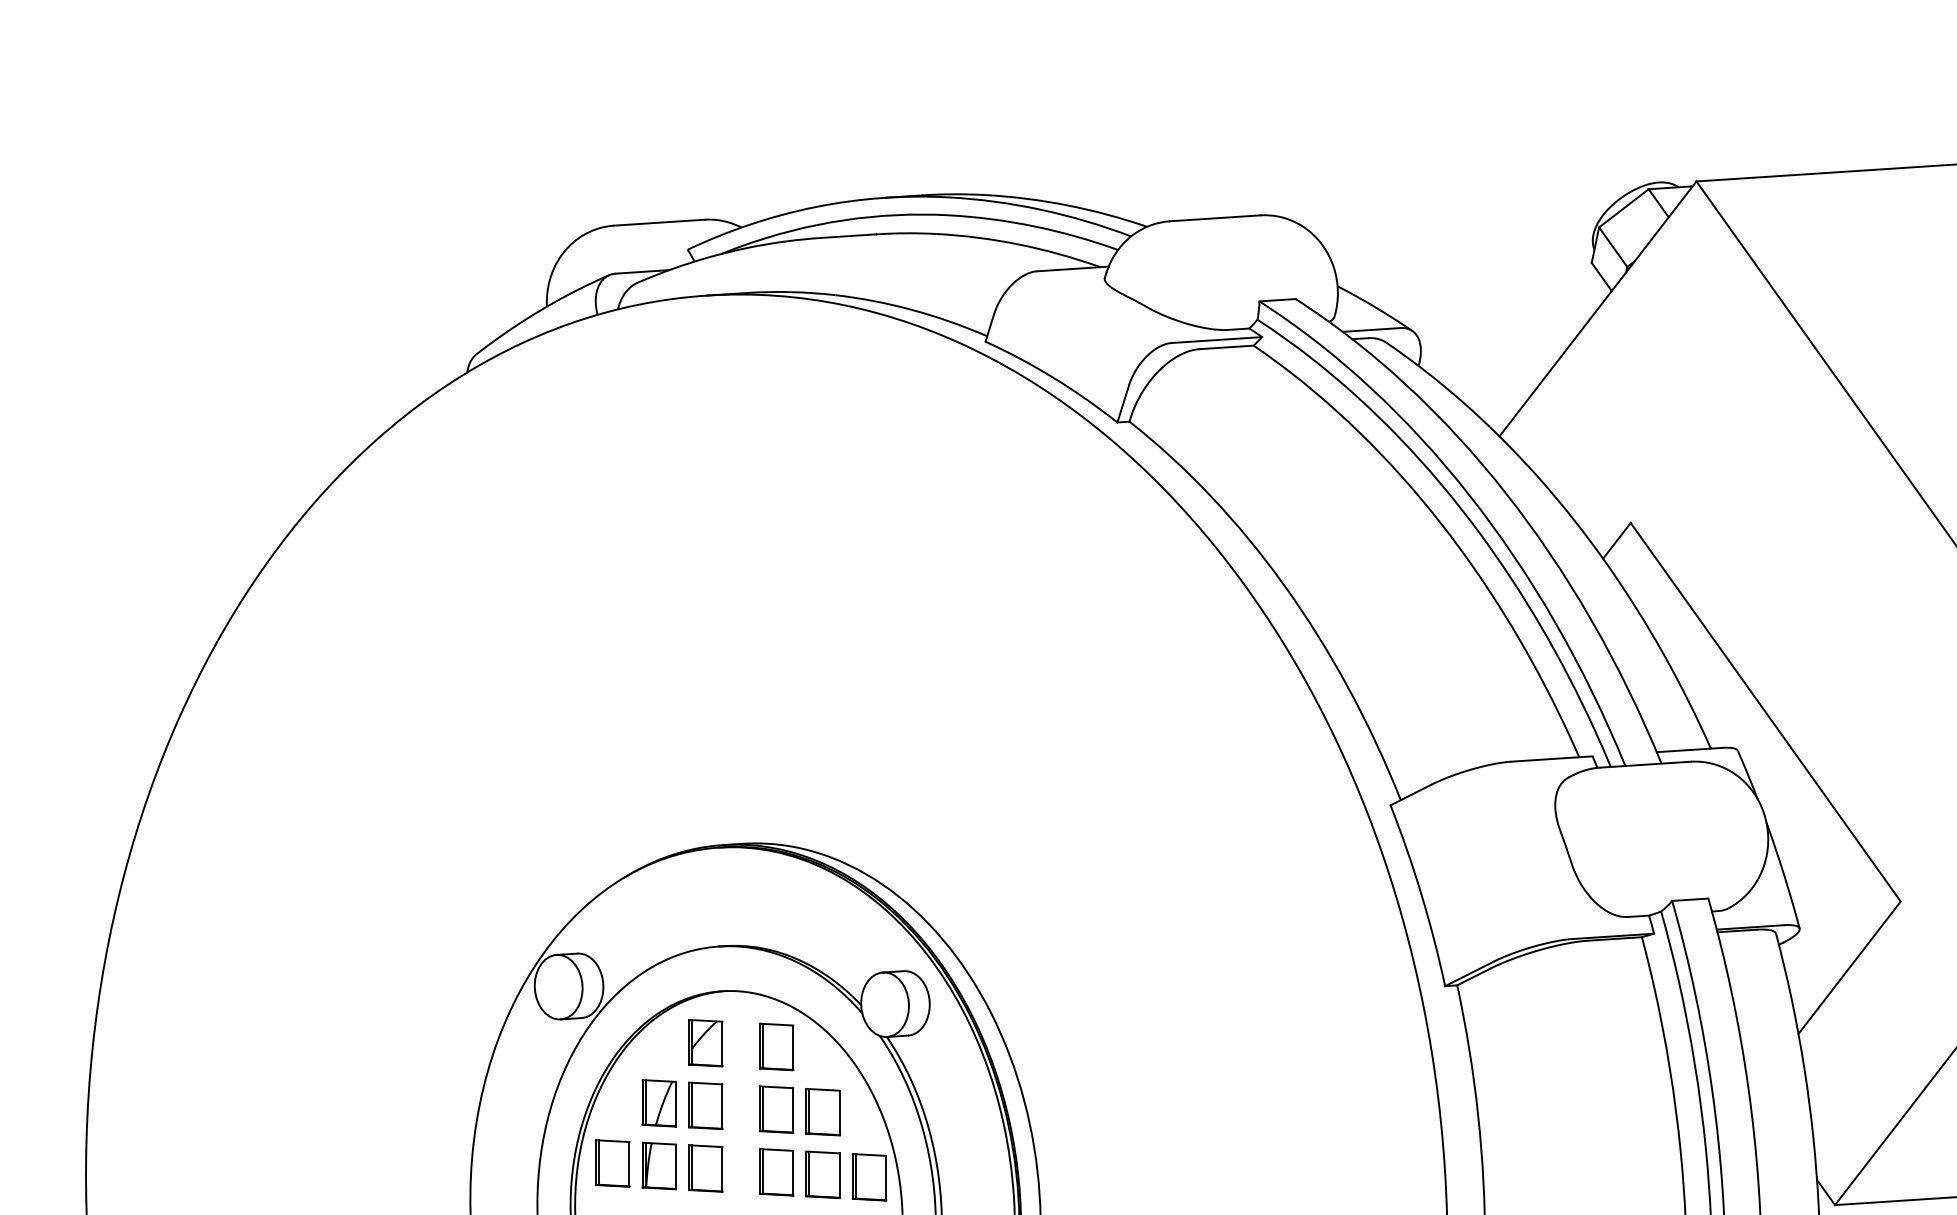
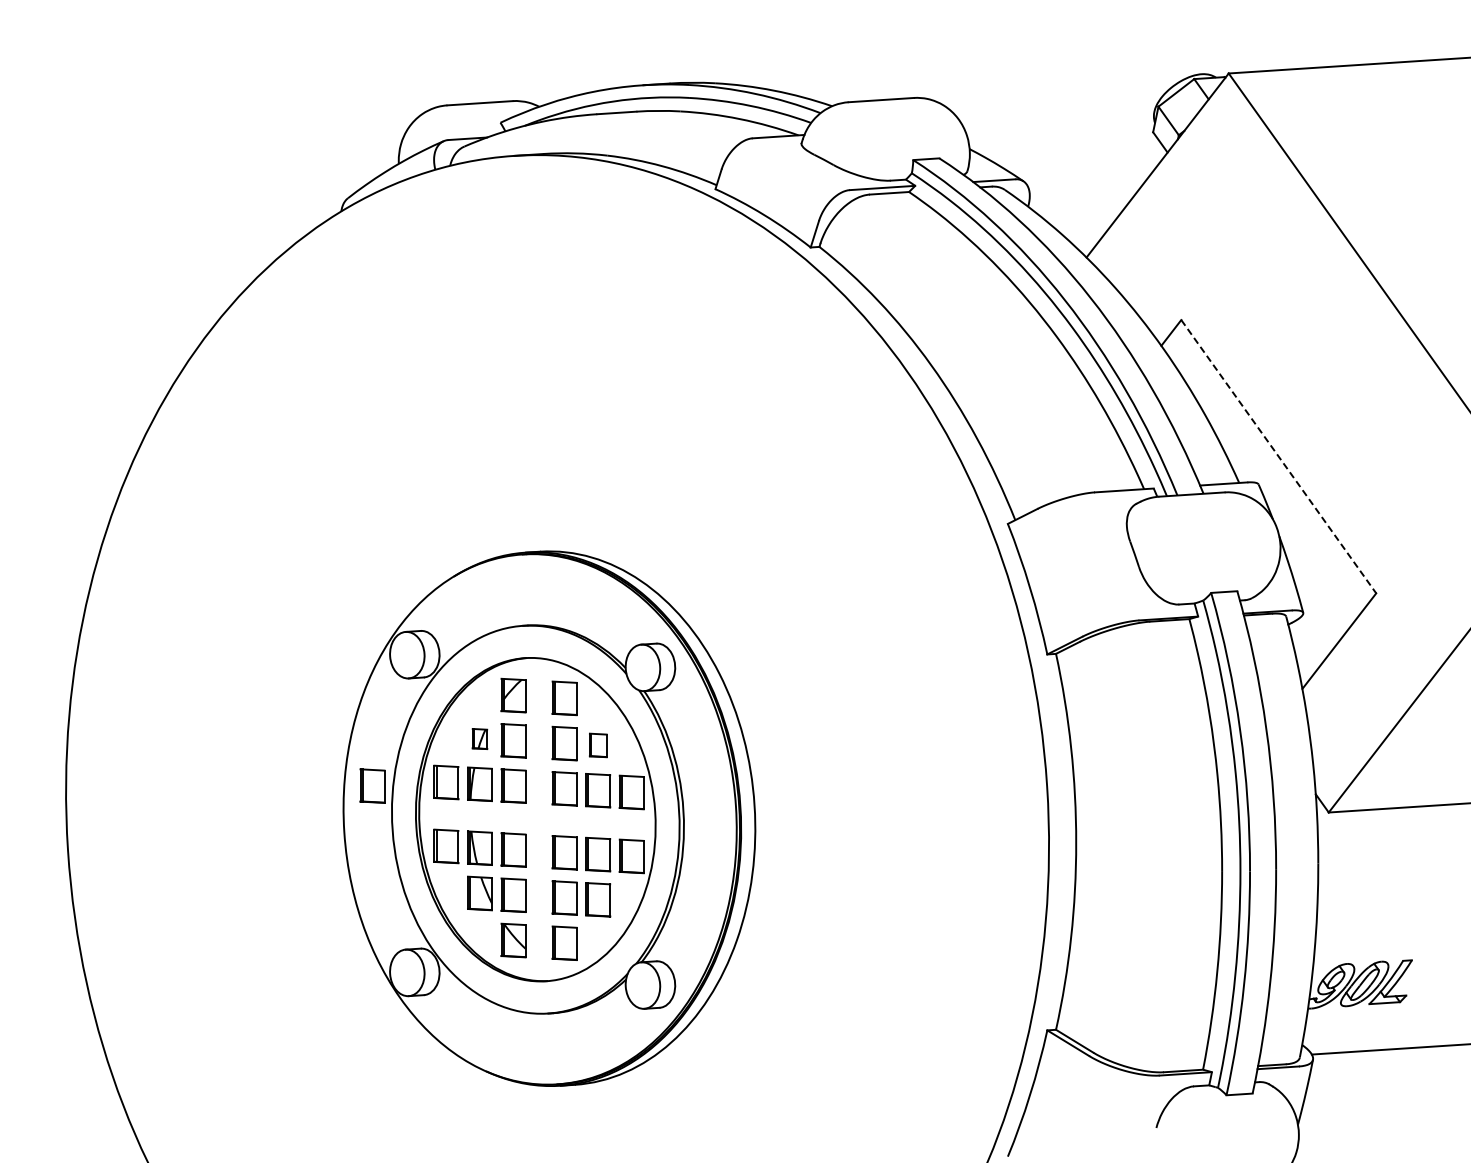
line: (1765, 711) -> (1278, 456), solid -> dashed
part: (658, 1102) -> (479, 738), size x0.6
part: (823, 1112) -> (598, 745), size x0.7
part: (510, 1167) -> (372, 785), added

